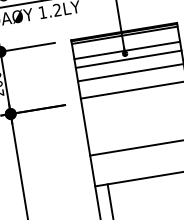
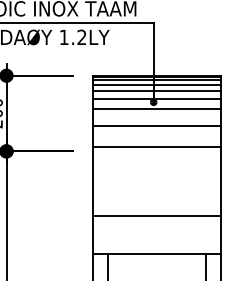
line: (124, 38) -> (156, 84), added
line: (125, 43) -> (156, 90), added

